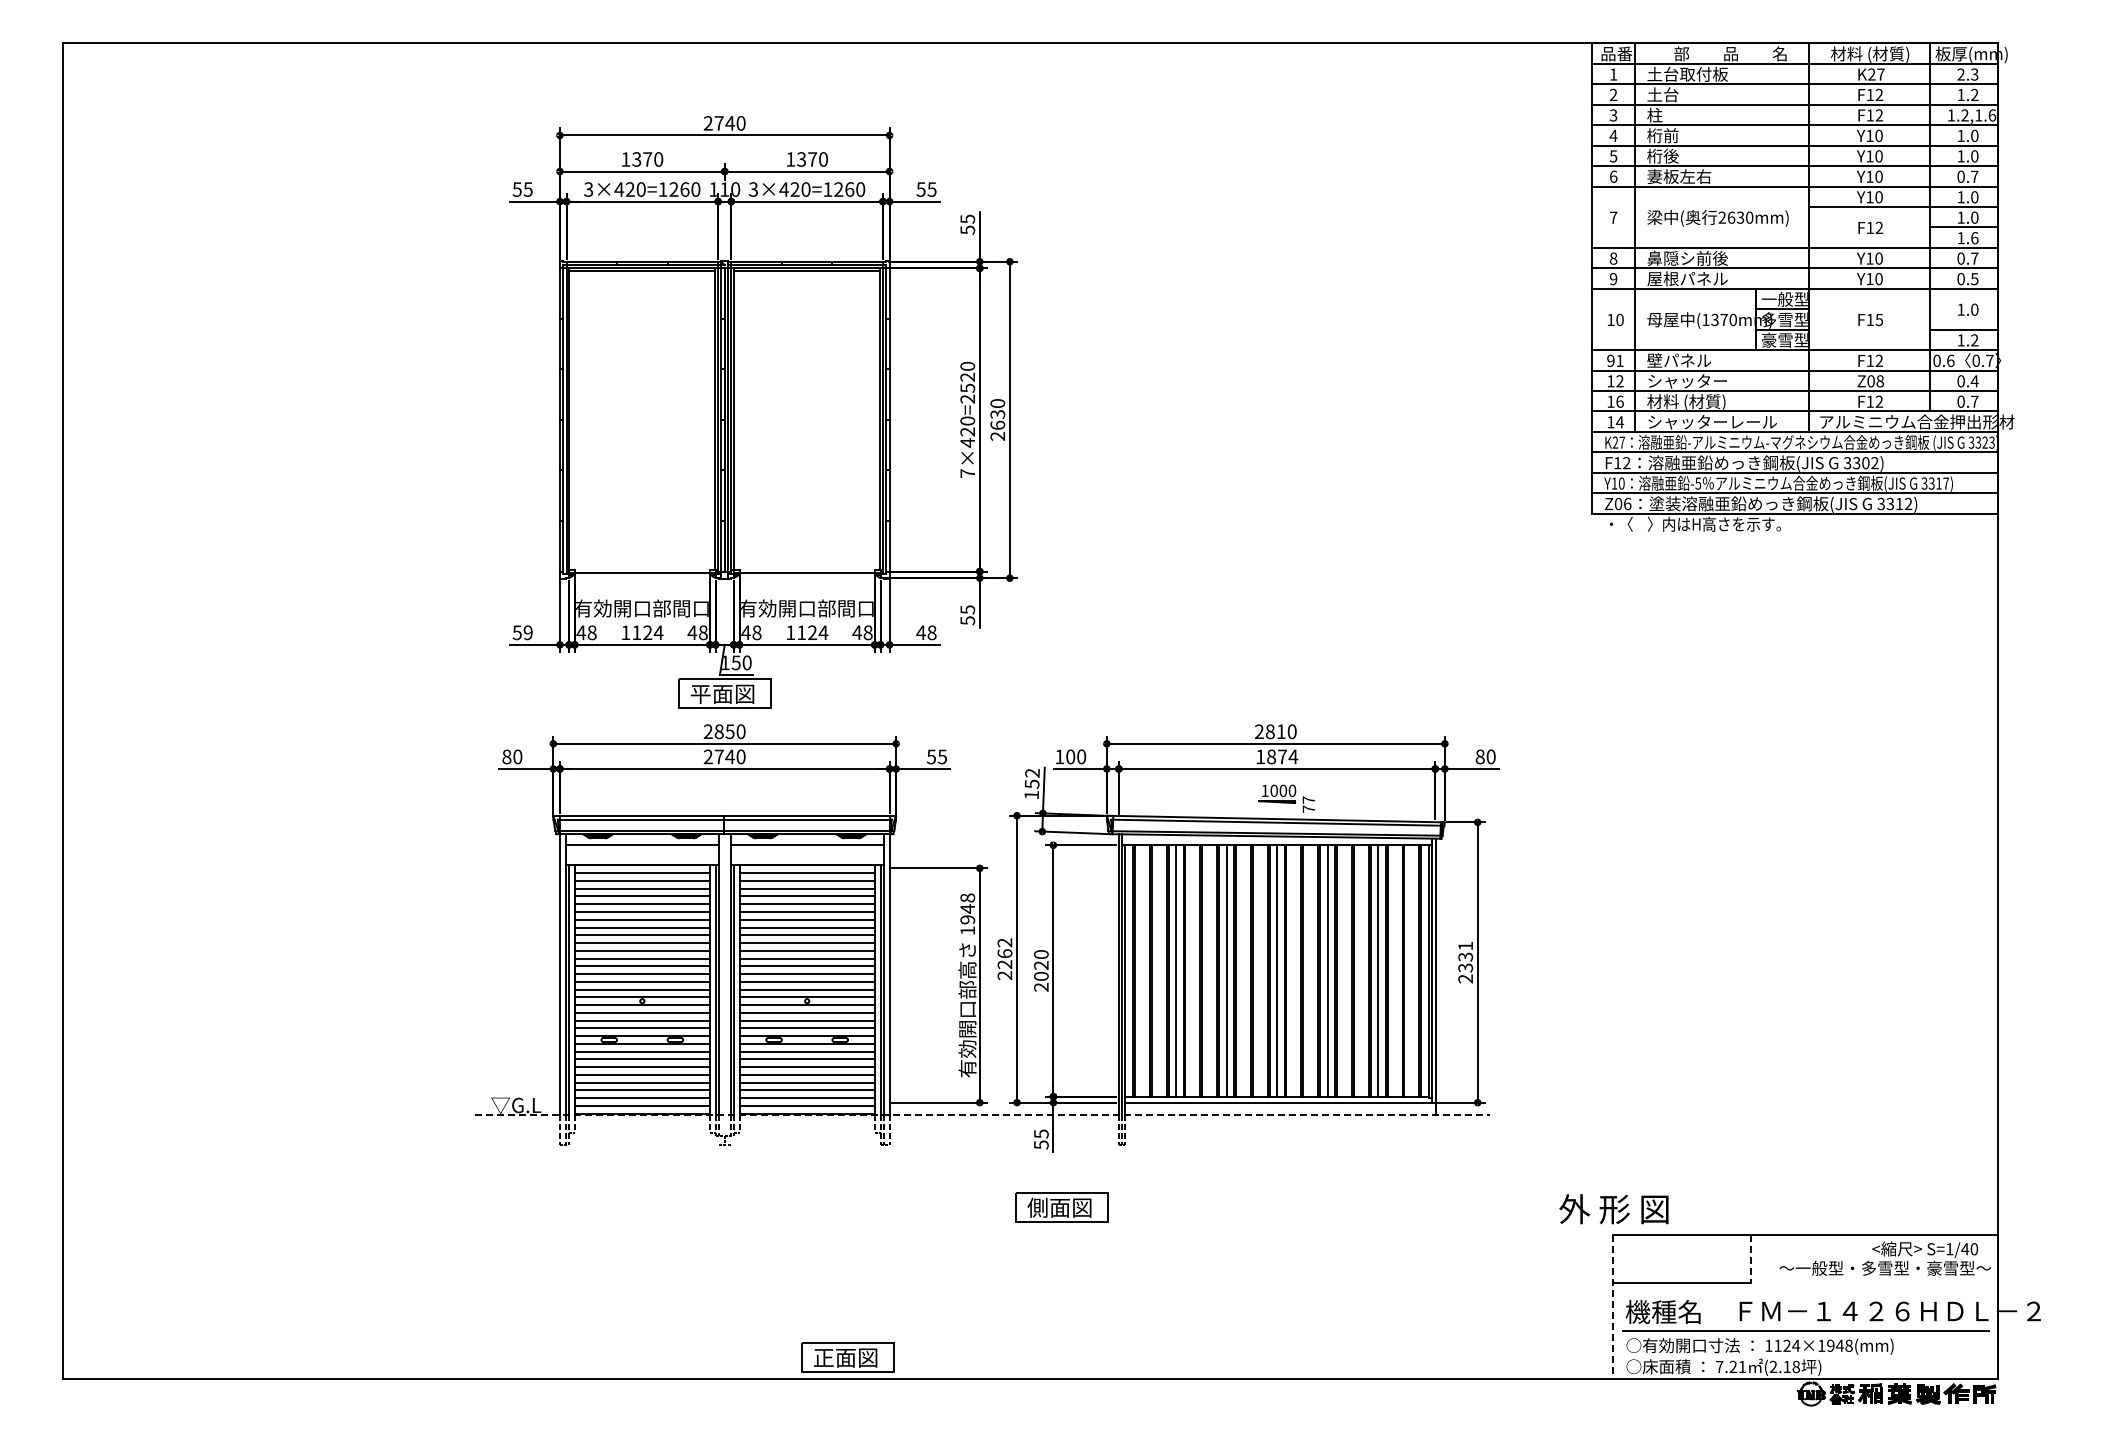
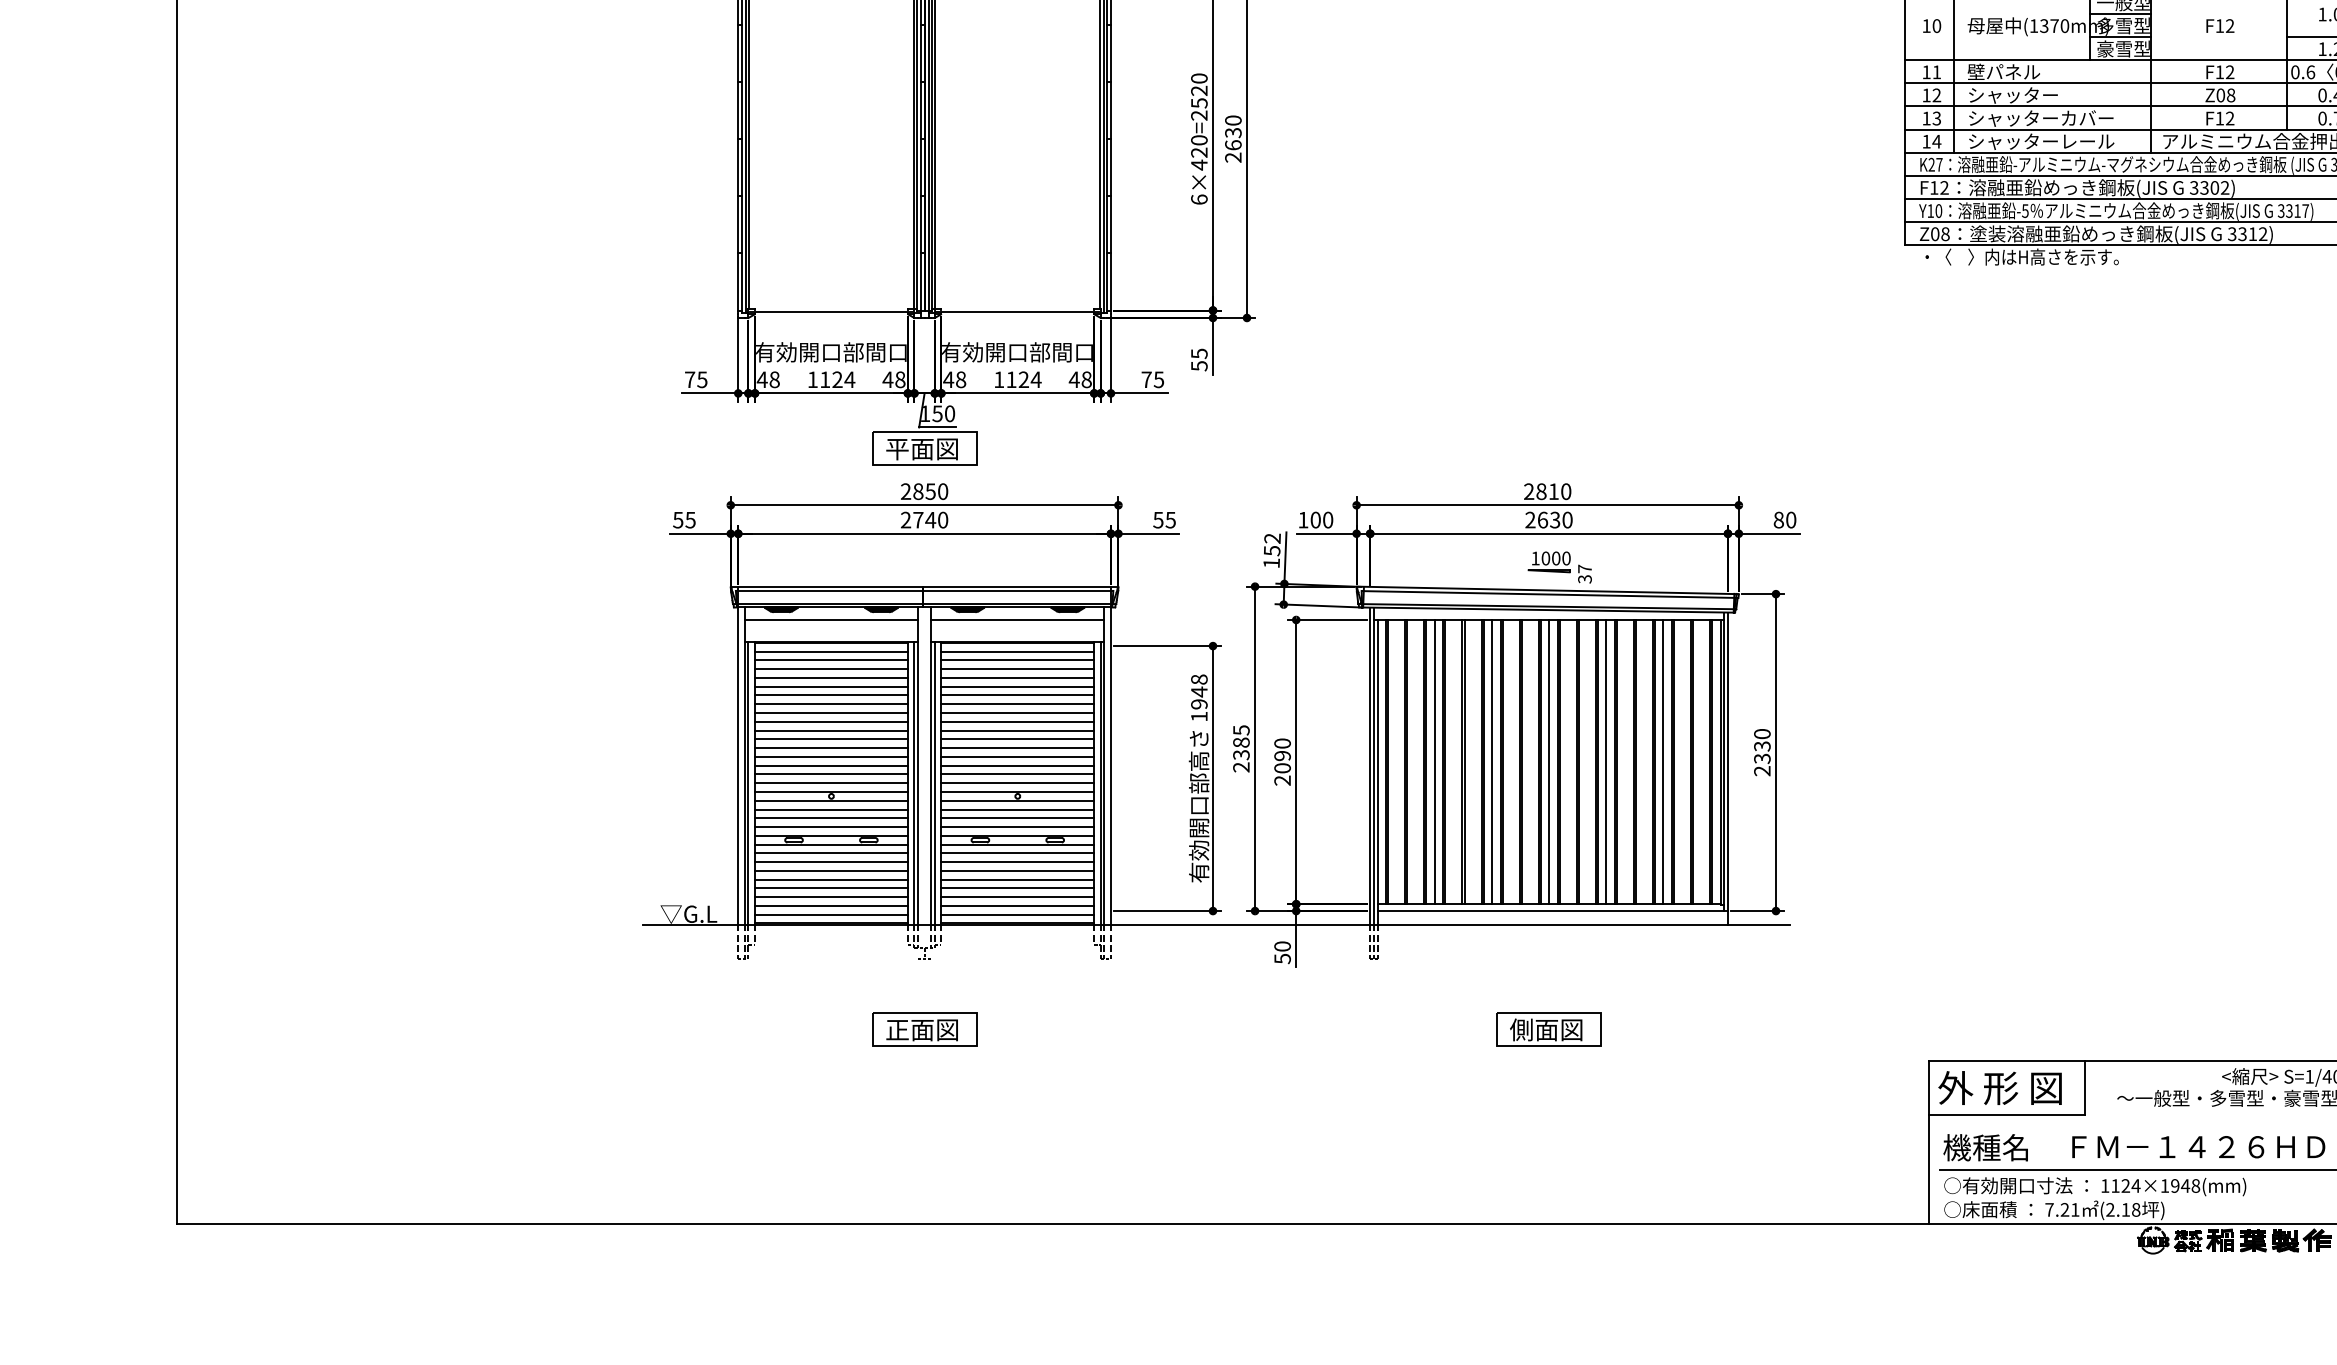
text: (1879, 319) -> (2230, 25), F15 -> F12
text: (1610, 360) -> (1926, 71), 91 -> 11
text: (1619, 401) -> (1936, 118), 16 -> 13
text: (1711, 401) -> (2040, 118), 材料 (材質) -> シャッターカバー
text: (967, 473) -> (1199, 199), 7×420=2520 -> 6×420=2520
text: (1627, 503) -> (1945, 233), Z06 -> Z08
text: (522, 632) -> (695, 379), 59 -> 75
text: (926, 632) -> (1152, 379), 48 -> 75
text: (512, 756) -> (684, 519), 80 -> 55
text: (1277, 756) -> (1549, 519), 1874 -> 2630
text: (1308, 809) -> (1584, 579), 77 -> 37
text: (1465, 945) -> (1762, 733), 2331 -> 2330
text: (1004, 953) -> (1240, 742), 2262 -> 2385
text: (1041, 965) -> (1282, 755), 2020 -> 2090
line: (983, 1114) -> (1217, 924), dashed -> solid
text: (1041, 1133) -> (1282, 945), 55 -> 50
part: (1061, 1207) -> (1548, 1029), moved
text: (1613, 1209) -> (1999, 1088), moved
line: (1751, 1259) -> (2085, 1088), dashed -> solid
line: (1613, 1307) -> (1929, 1142), dashed -> solid
part: (847, 1357) -> (924, 1029), moved

